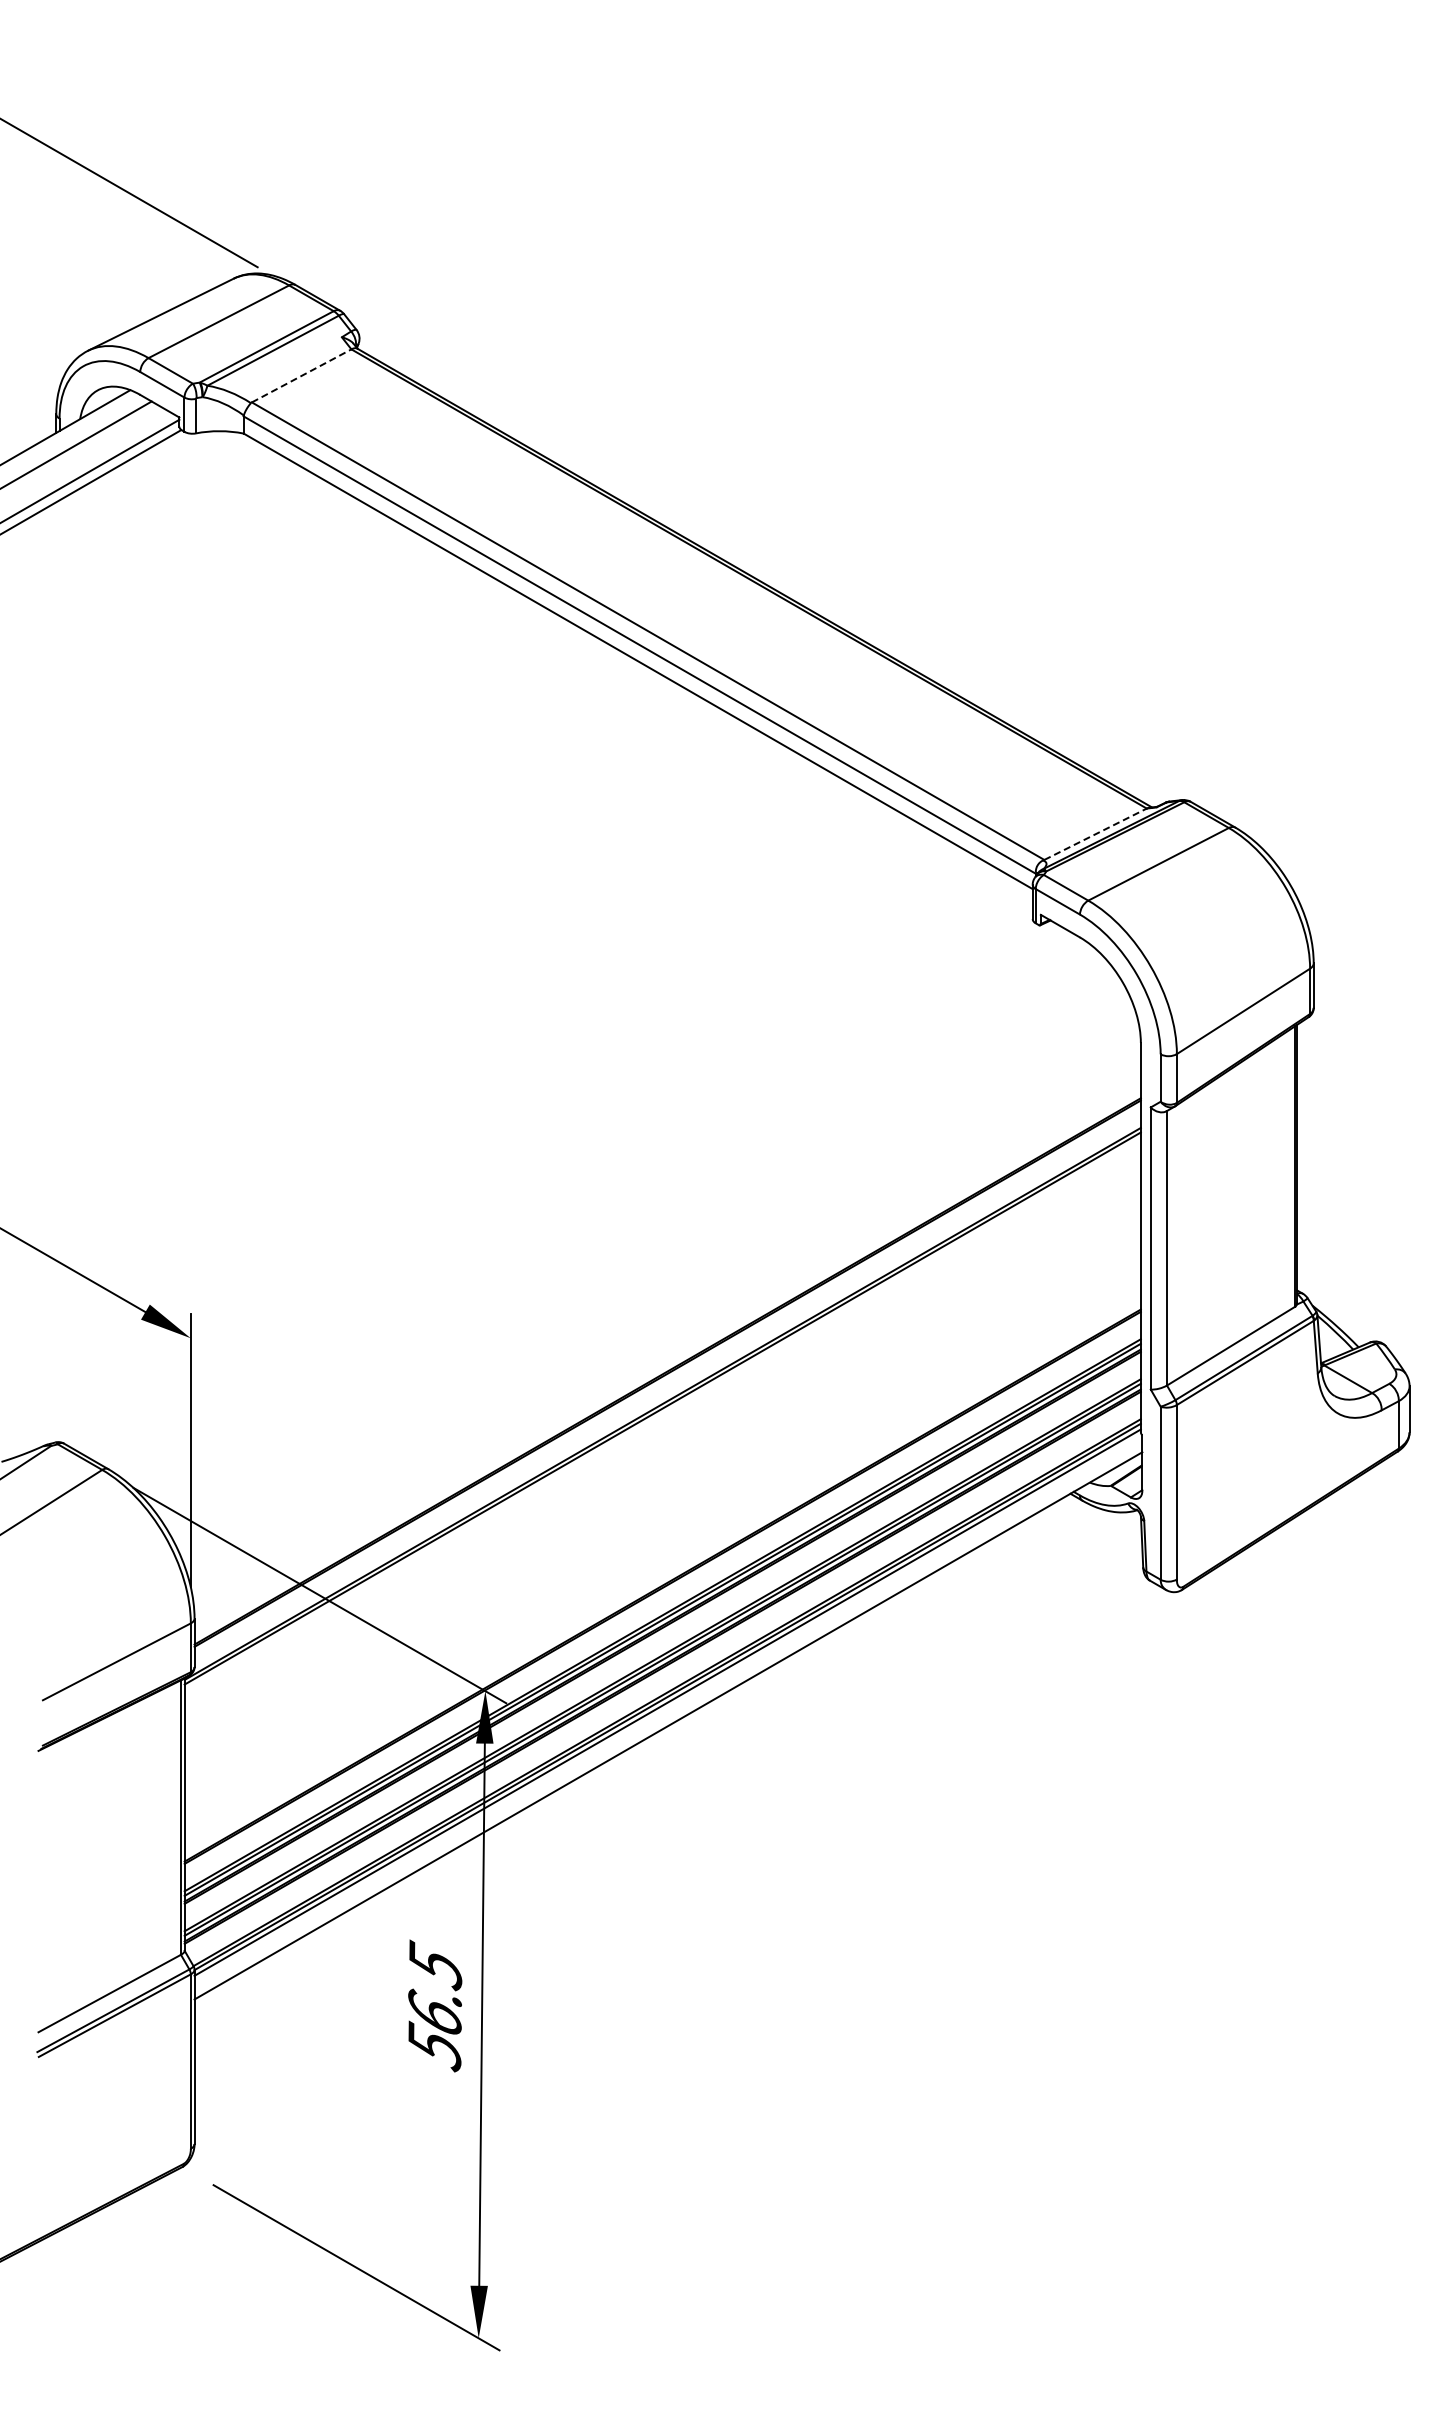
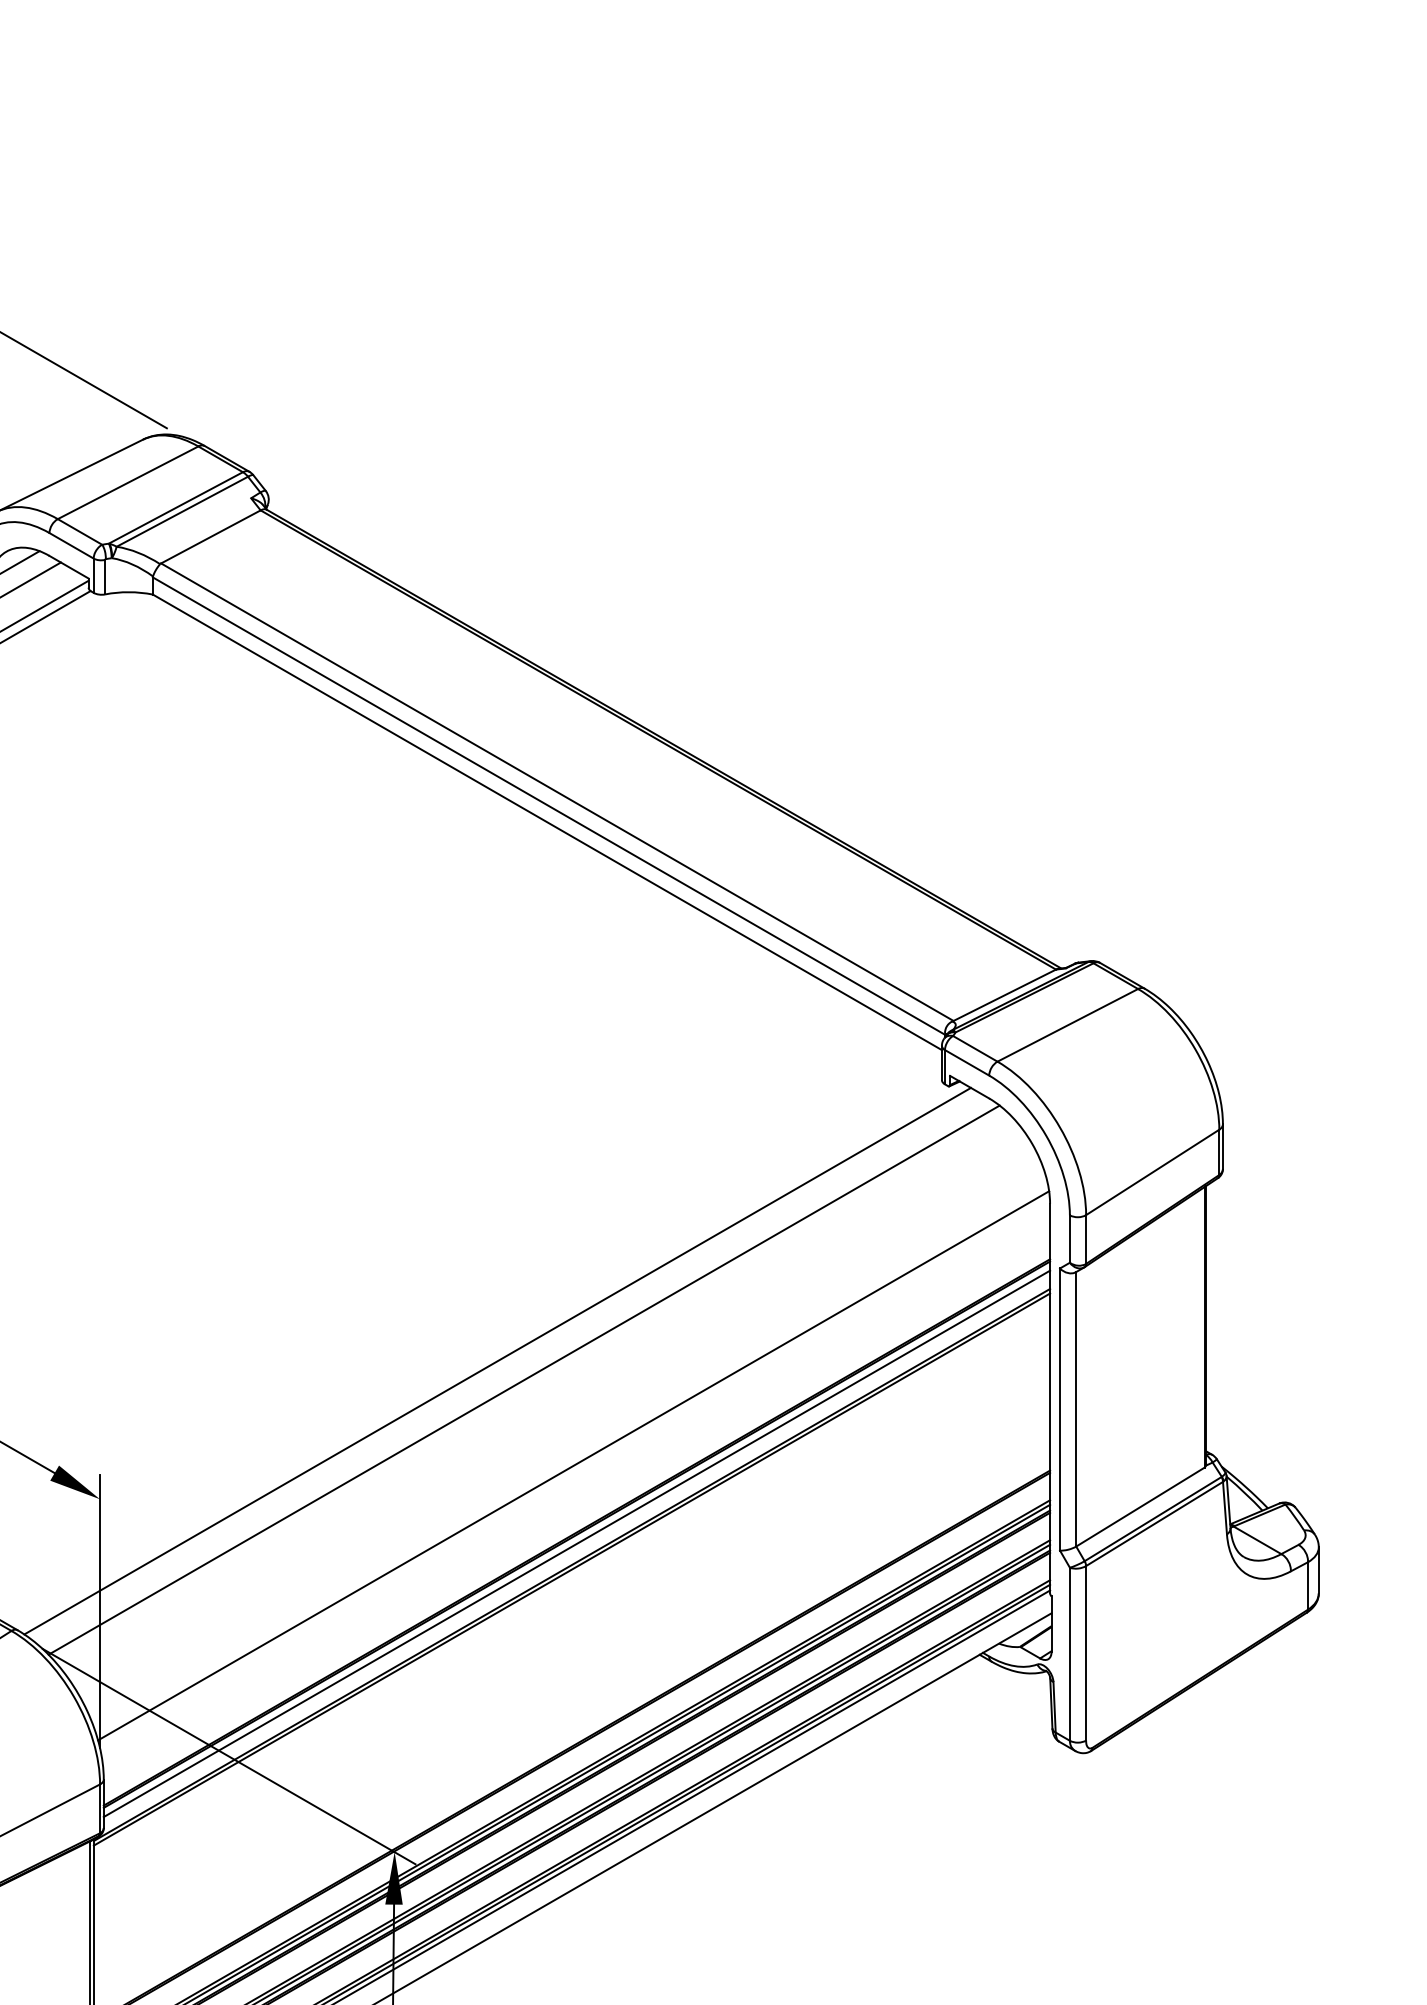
line: (302, 375) -> (211, 536), dashed -> solid
line: (1096, 834) -> (1005, 995), dashed -> solid
line: (588, 1199) -> (497, 1360), added
line: (614, 1218) -> (523, 1379), added
line: (663, 1304) -> (572, 1465), added
line: (667, 1382) -> (576, 1543), added

